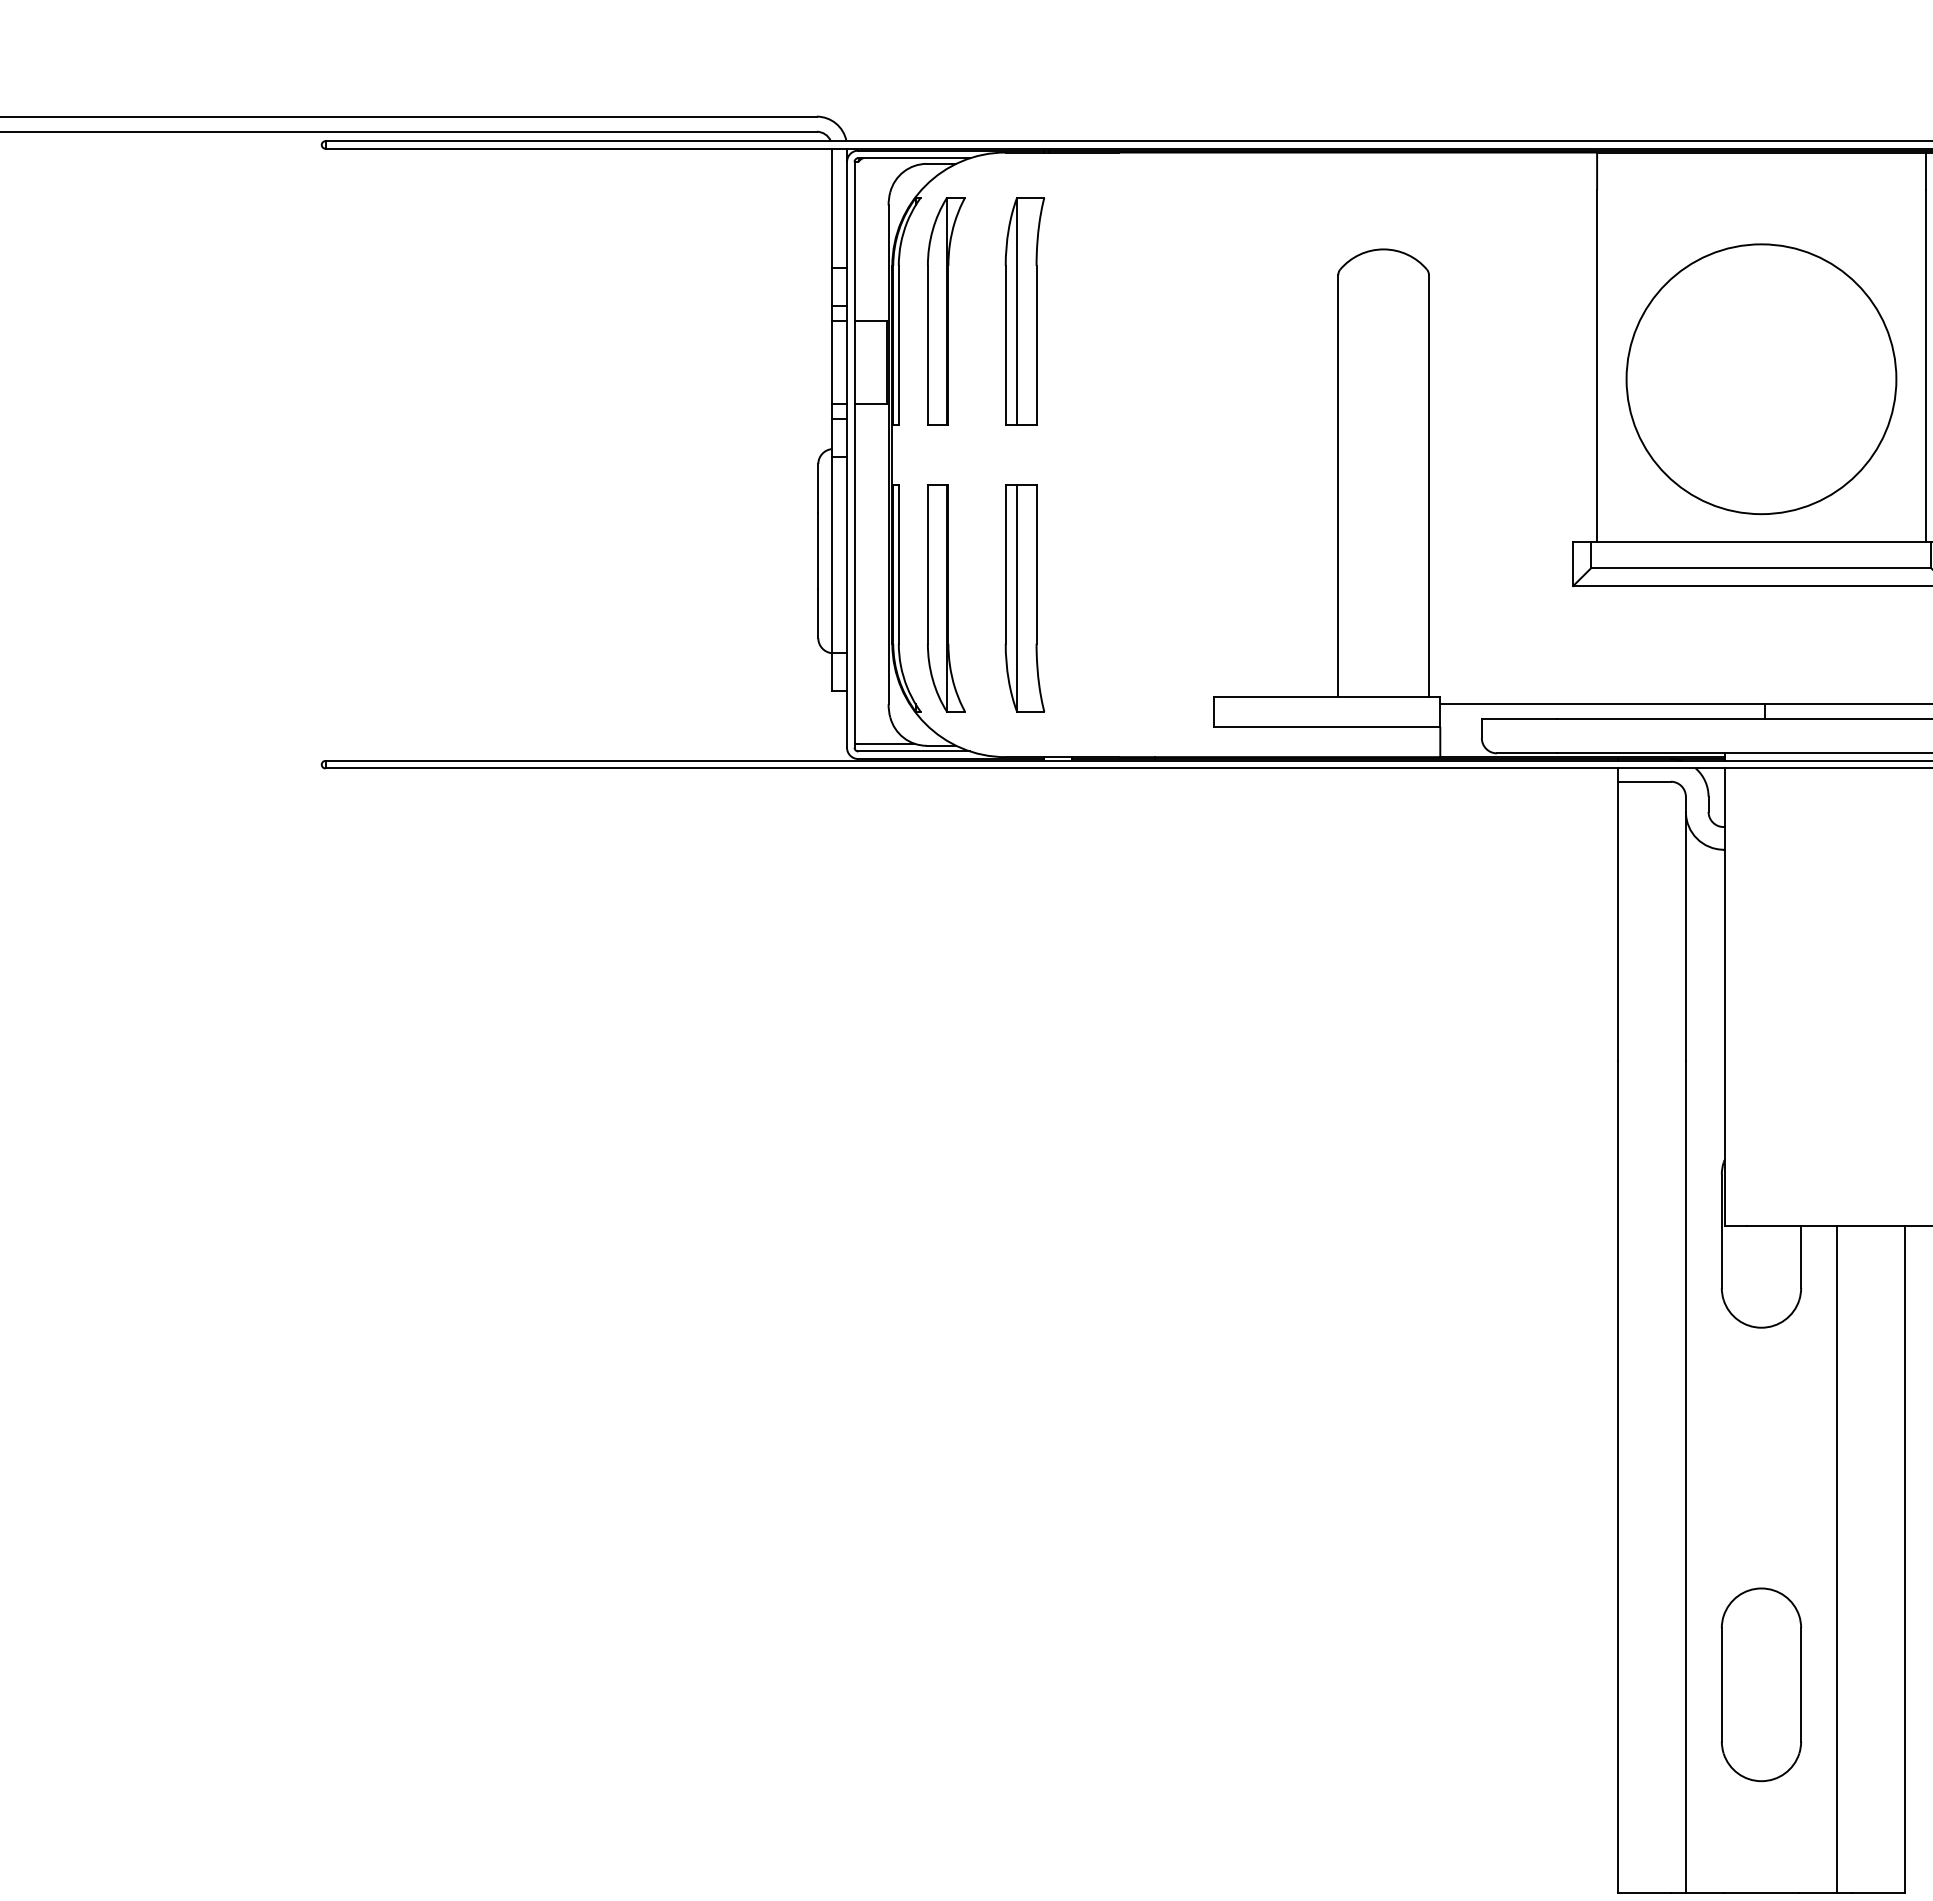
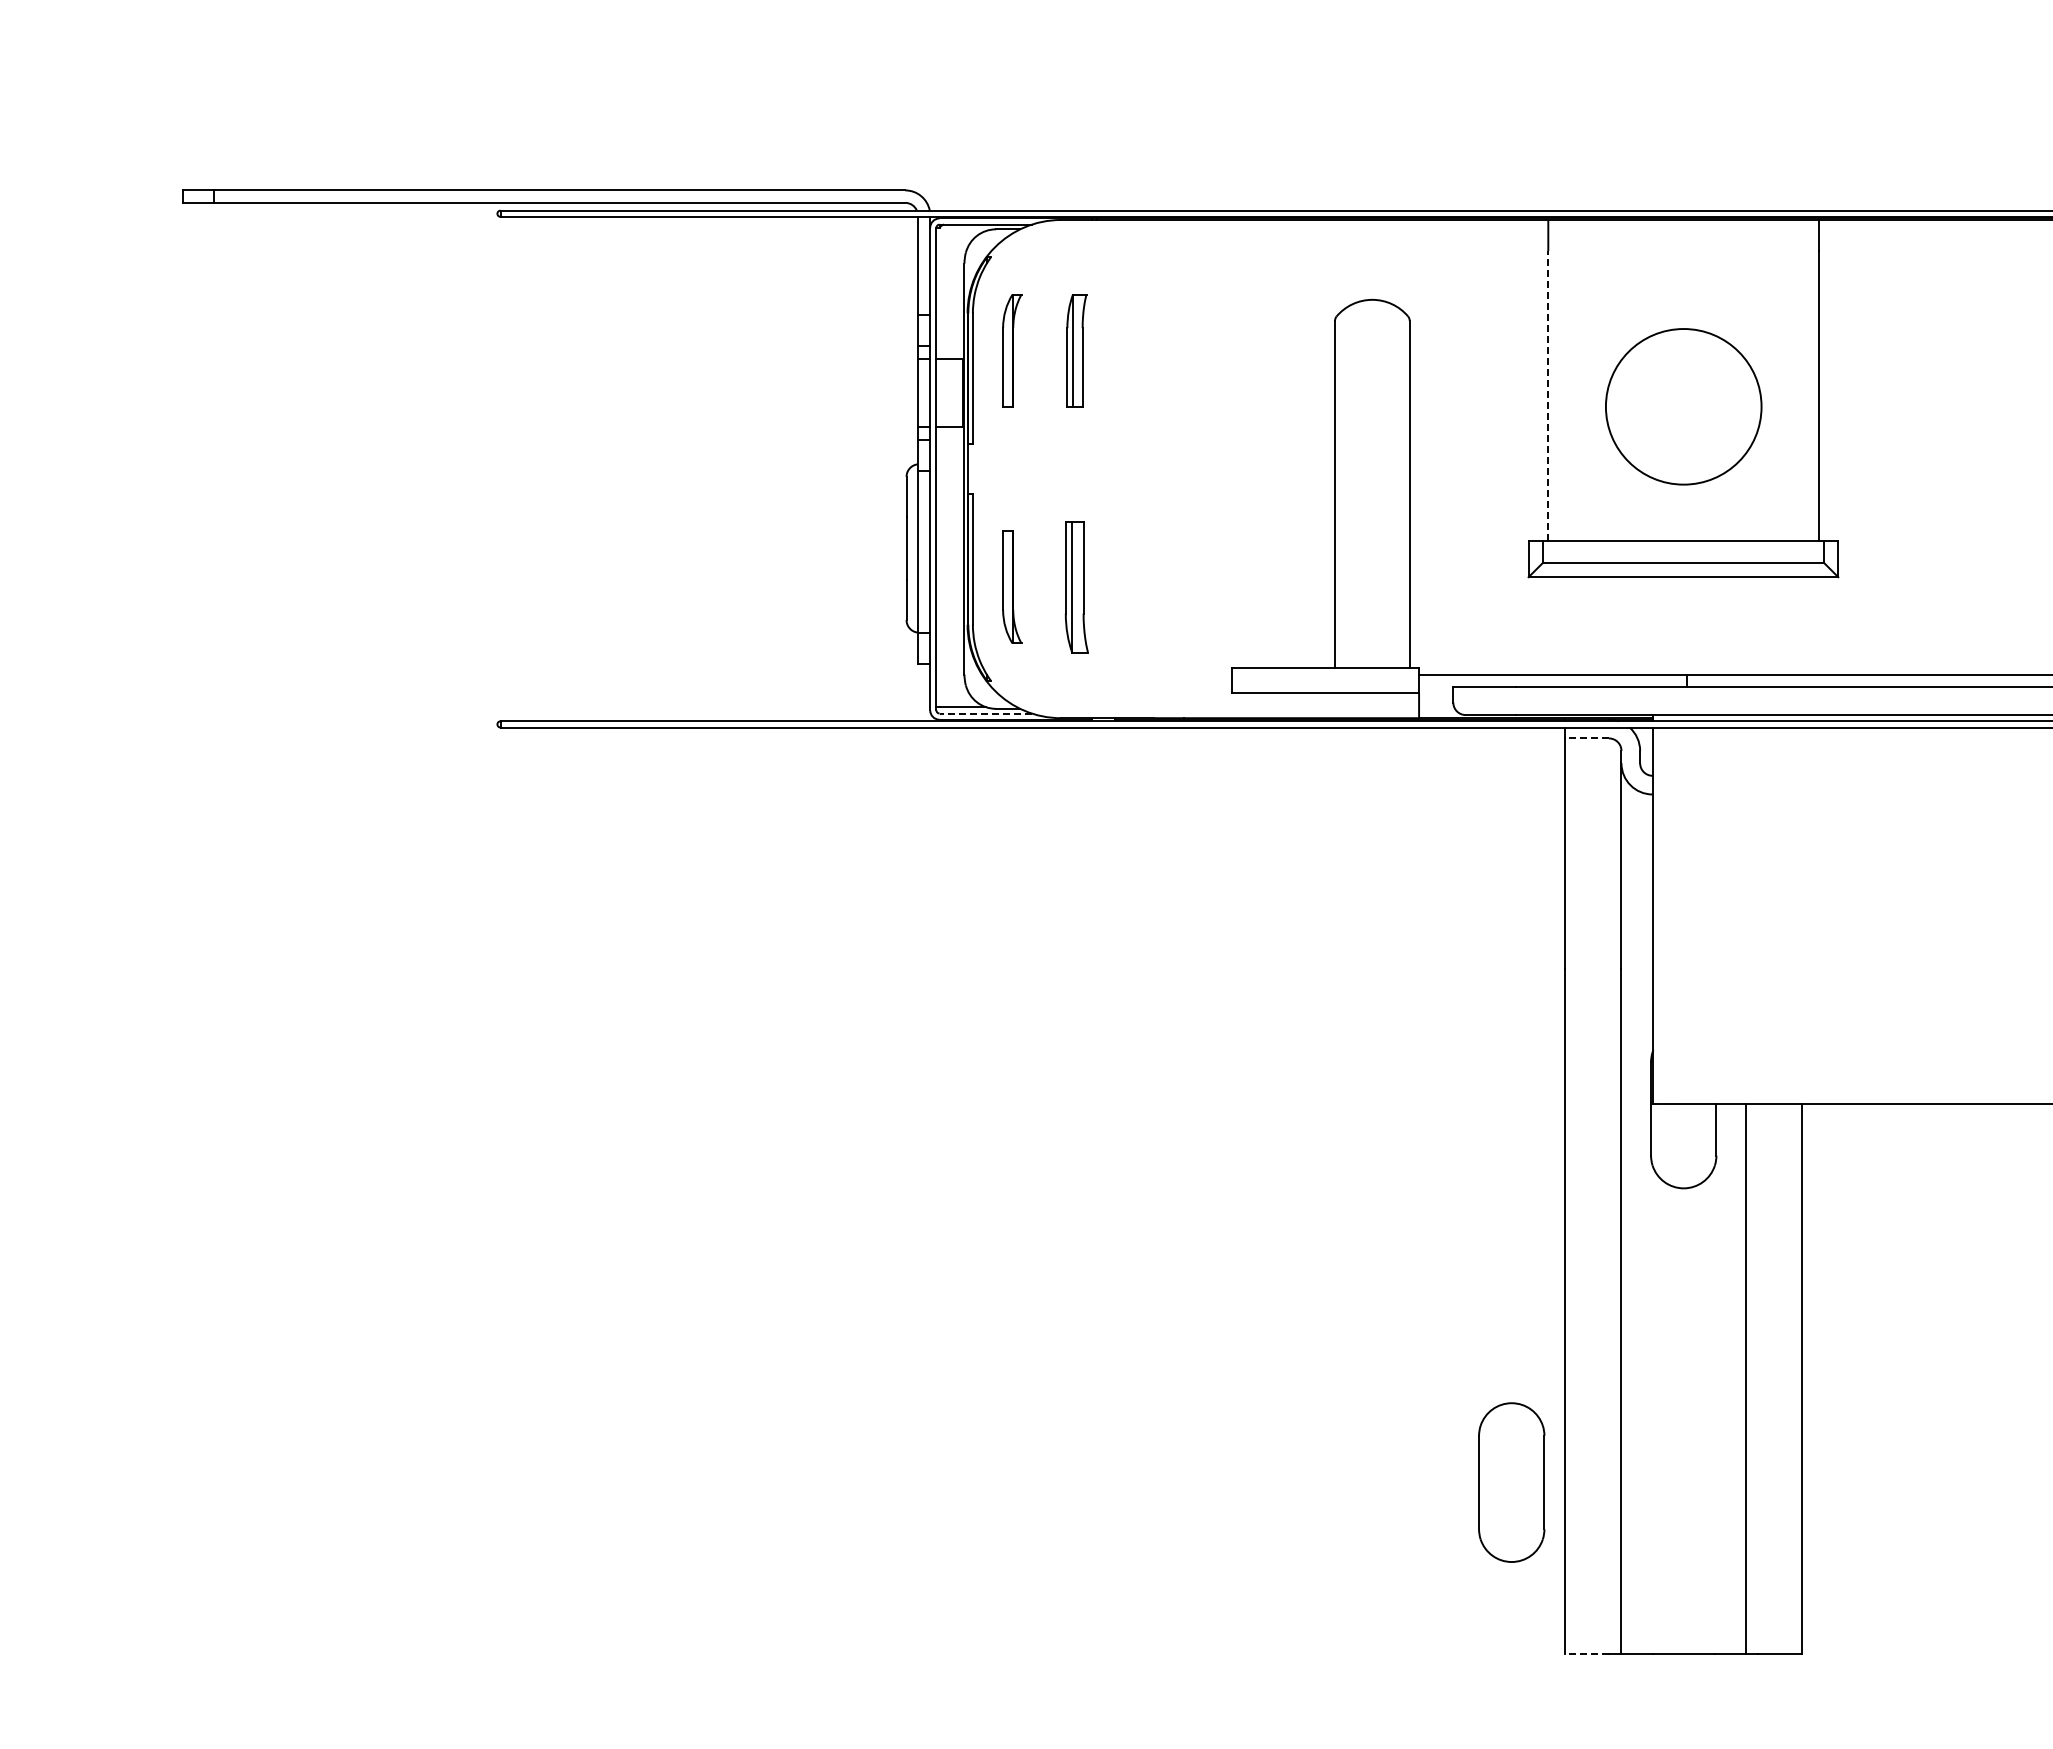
part: (946, 310) -> (1012, 350), size x0.6
part: (1024, 310) -> (1076, 350), size x0.6
line: (1597, 365) -> (1548, 395), solid -> dashed
circle: (1761, 378) -> (1683, 406), size x0.7
part: (946, 598) -> (1012, 587), size x0.6
part: (1024, 598) -> (1076, 587), size x0.7
line: (914, 751) -> (985, 713), solid -> dashed
line: (1644, 781) -> (1587, 738), solid -> dashed
part: (1761, 1684) -> (1511, 1482), moved
line: (1644, 1892) -> (1587, 1653), solid -> dashed

